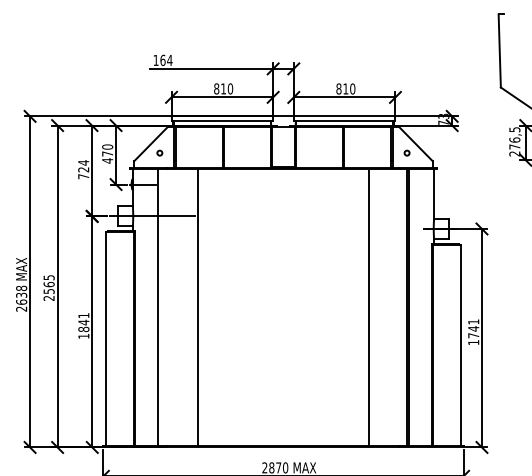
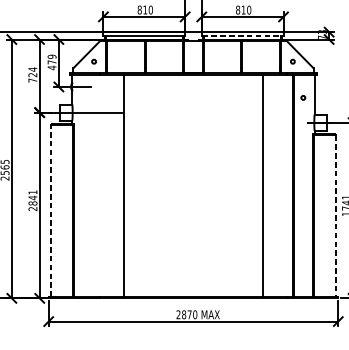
line: (344, 120) -> (242, 35), solid -> dashed
text: (107, 146) -> (51, 56), 470 -> 479
circle: (419, 197) -> (302, 97), added
line: (157, 307) -> (92, 185), removed
text: (83, 336) -> (32, 209), 1841 -> 2841
line: (105, 338) -> (50, 210), solid -> dashed
line: (461, 345) -> (336, 216), solid -> dashed

